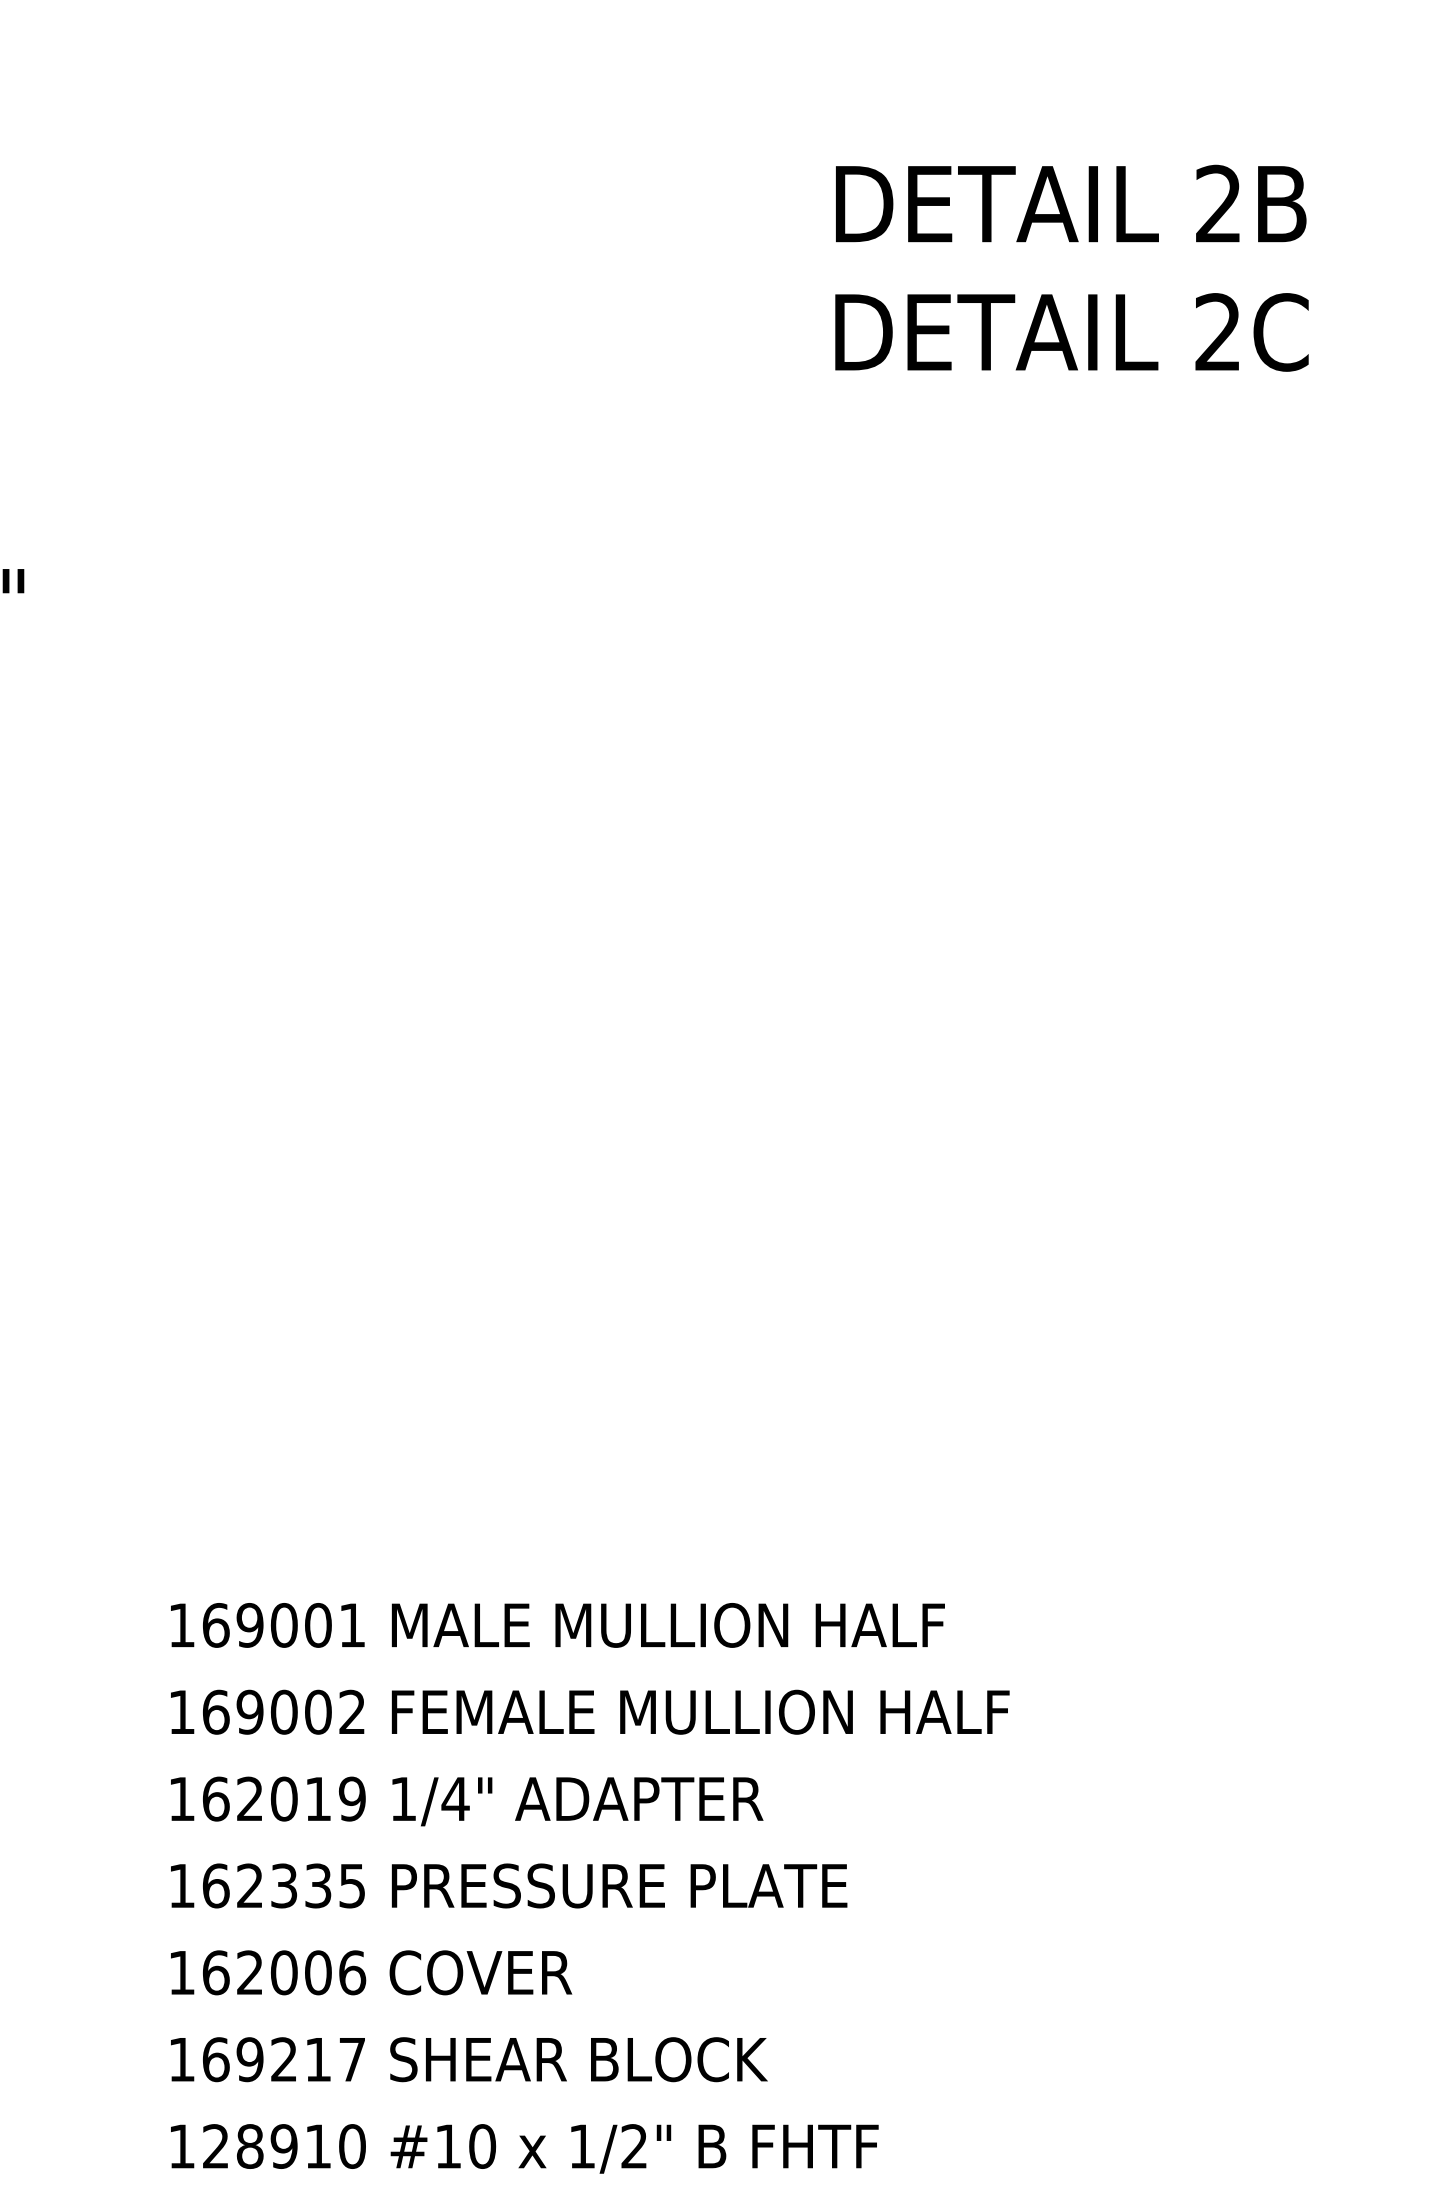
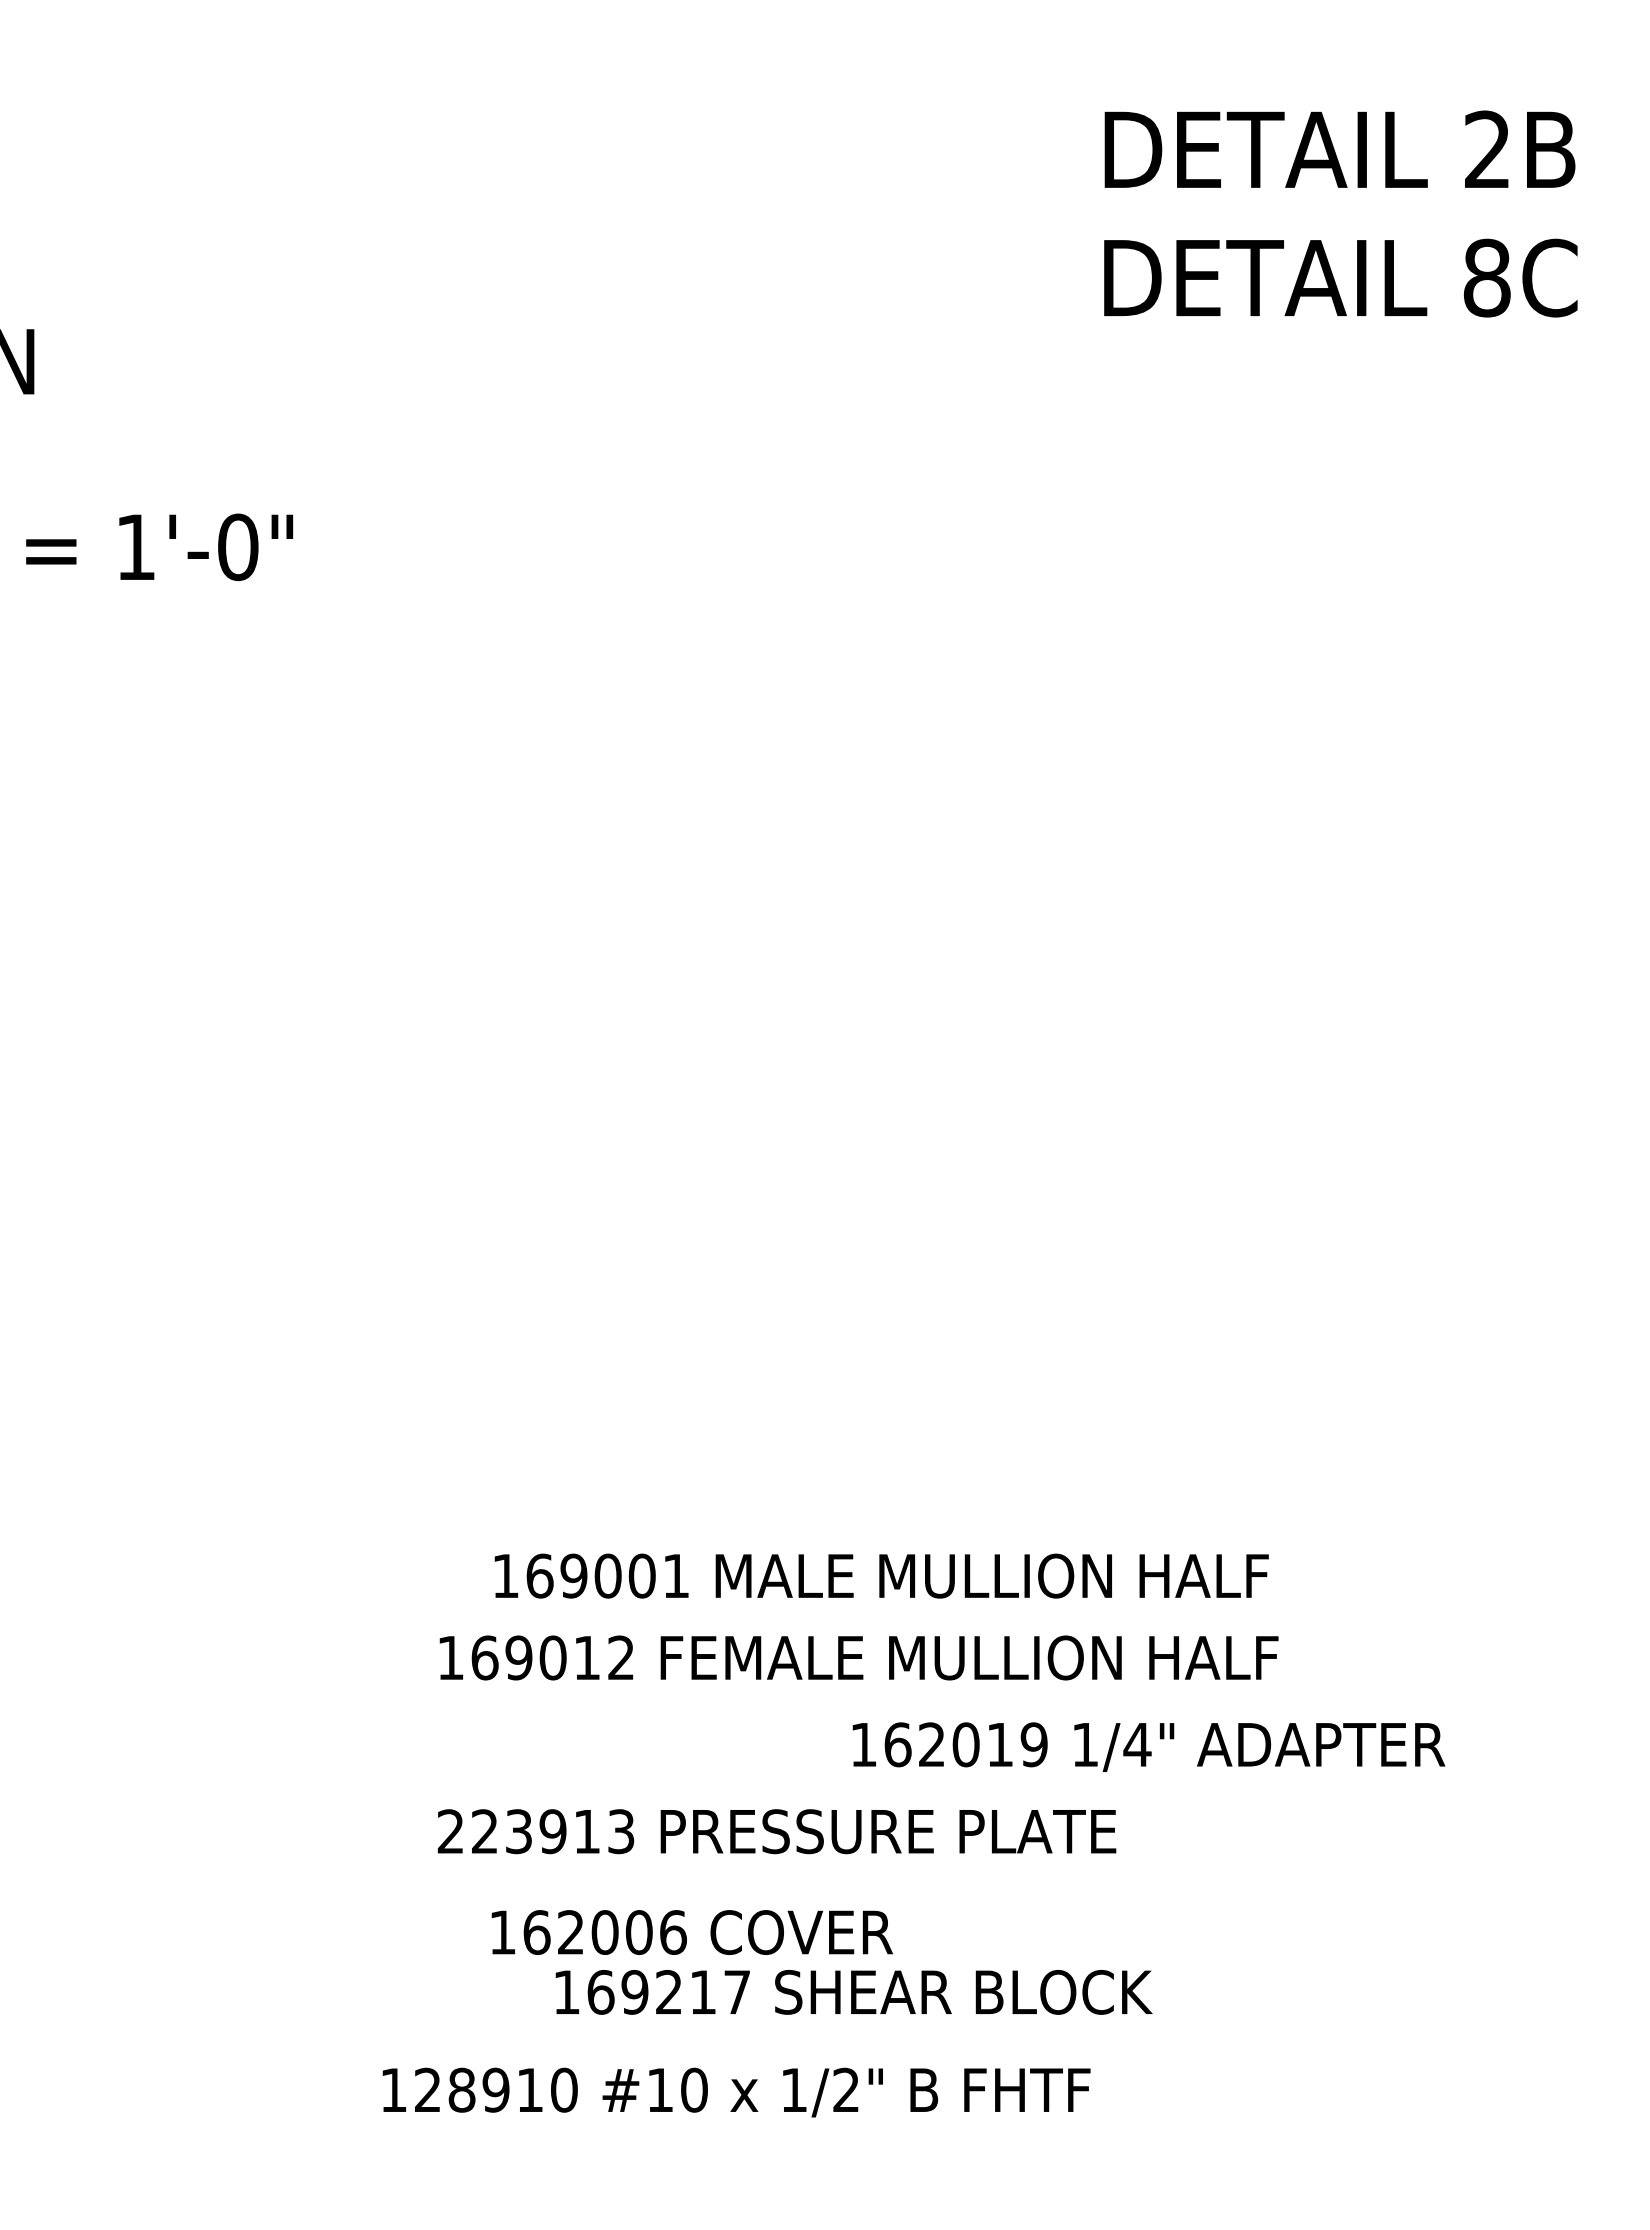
text: (1217, 331) -> (1486, 277), 2C -> 8C
text: (557, 1624) -> (881, 1575), moved
text: (317, 1711) -> (586, 1657), 169002 -> 169012
text: (466, 1800) -> (1148, 1746), moved
text: (266, 1885) -> (535, 1831), 162335 -> 223913
text: (370, 1972) -> (691, 1932), moved
text: (468, 2059) -> (853, 1992), moved
text: (524, 2148) -> (736, 2092), moved

